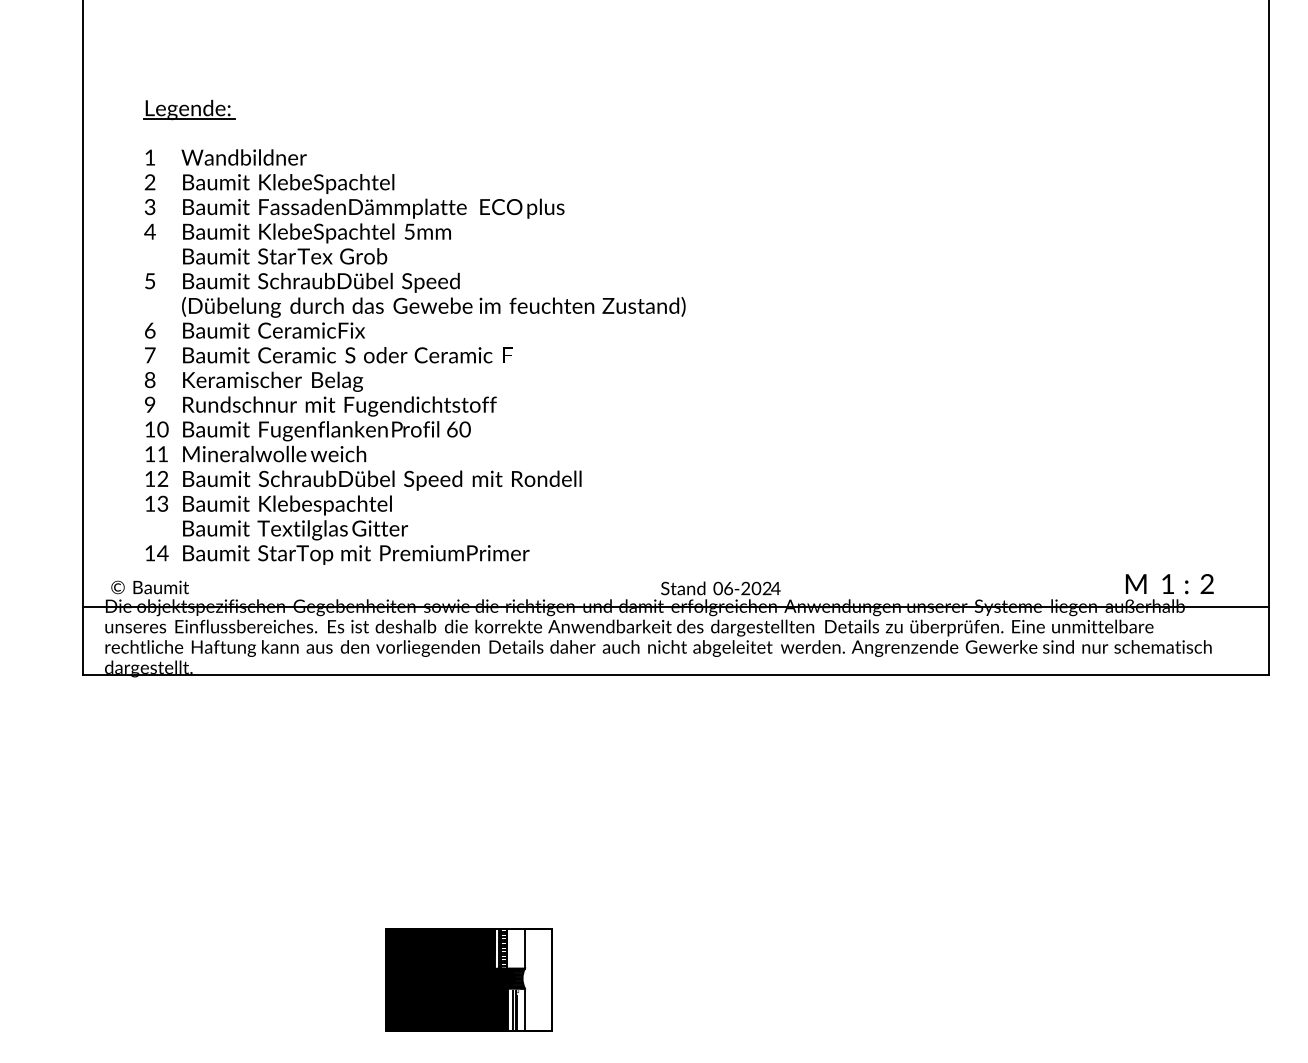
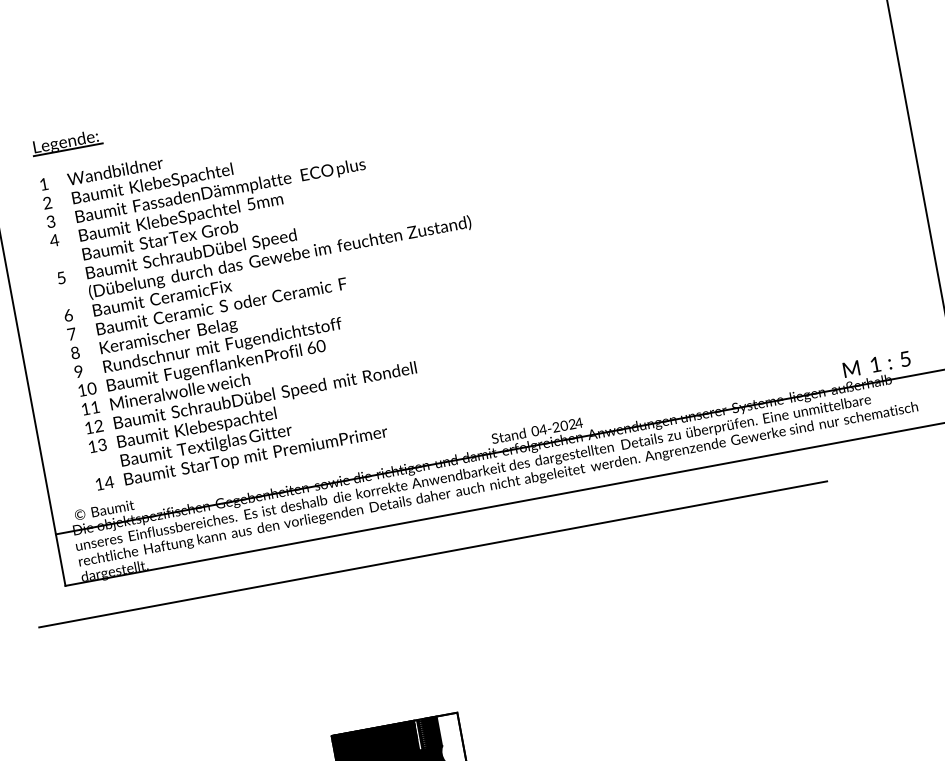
text: (1206, 584) -> (904, 359), 2 -> 5
text: (728, 588) -> (543, 429), 6 -> 4
line: (558, 721) -> (432, 554), added
fill: (515, 948) -> (432, 732), added

